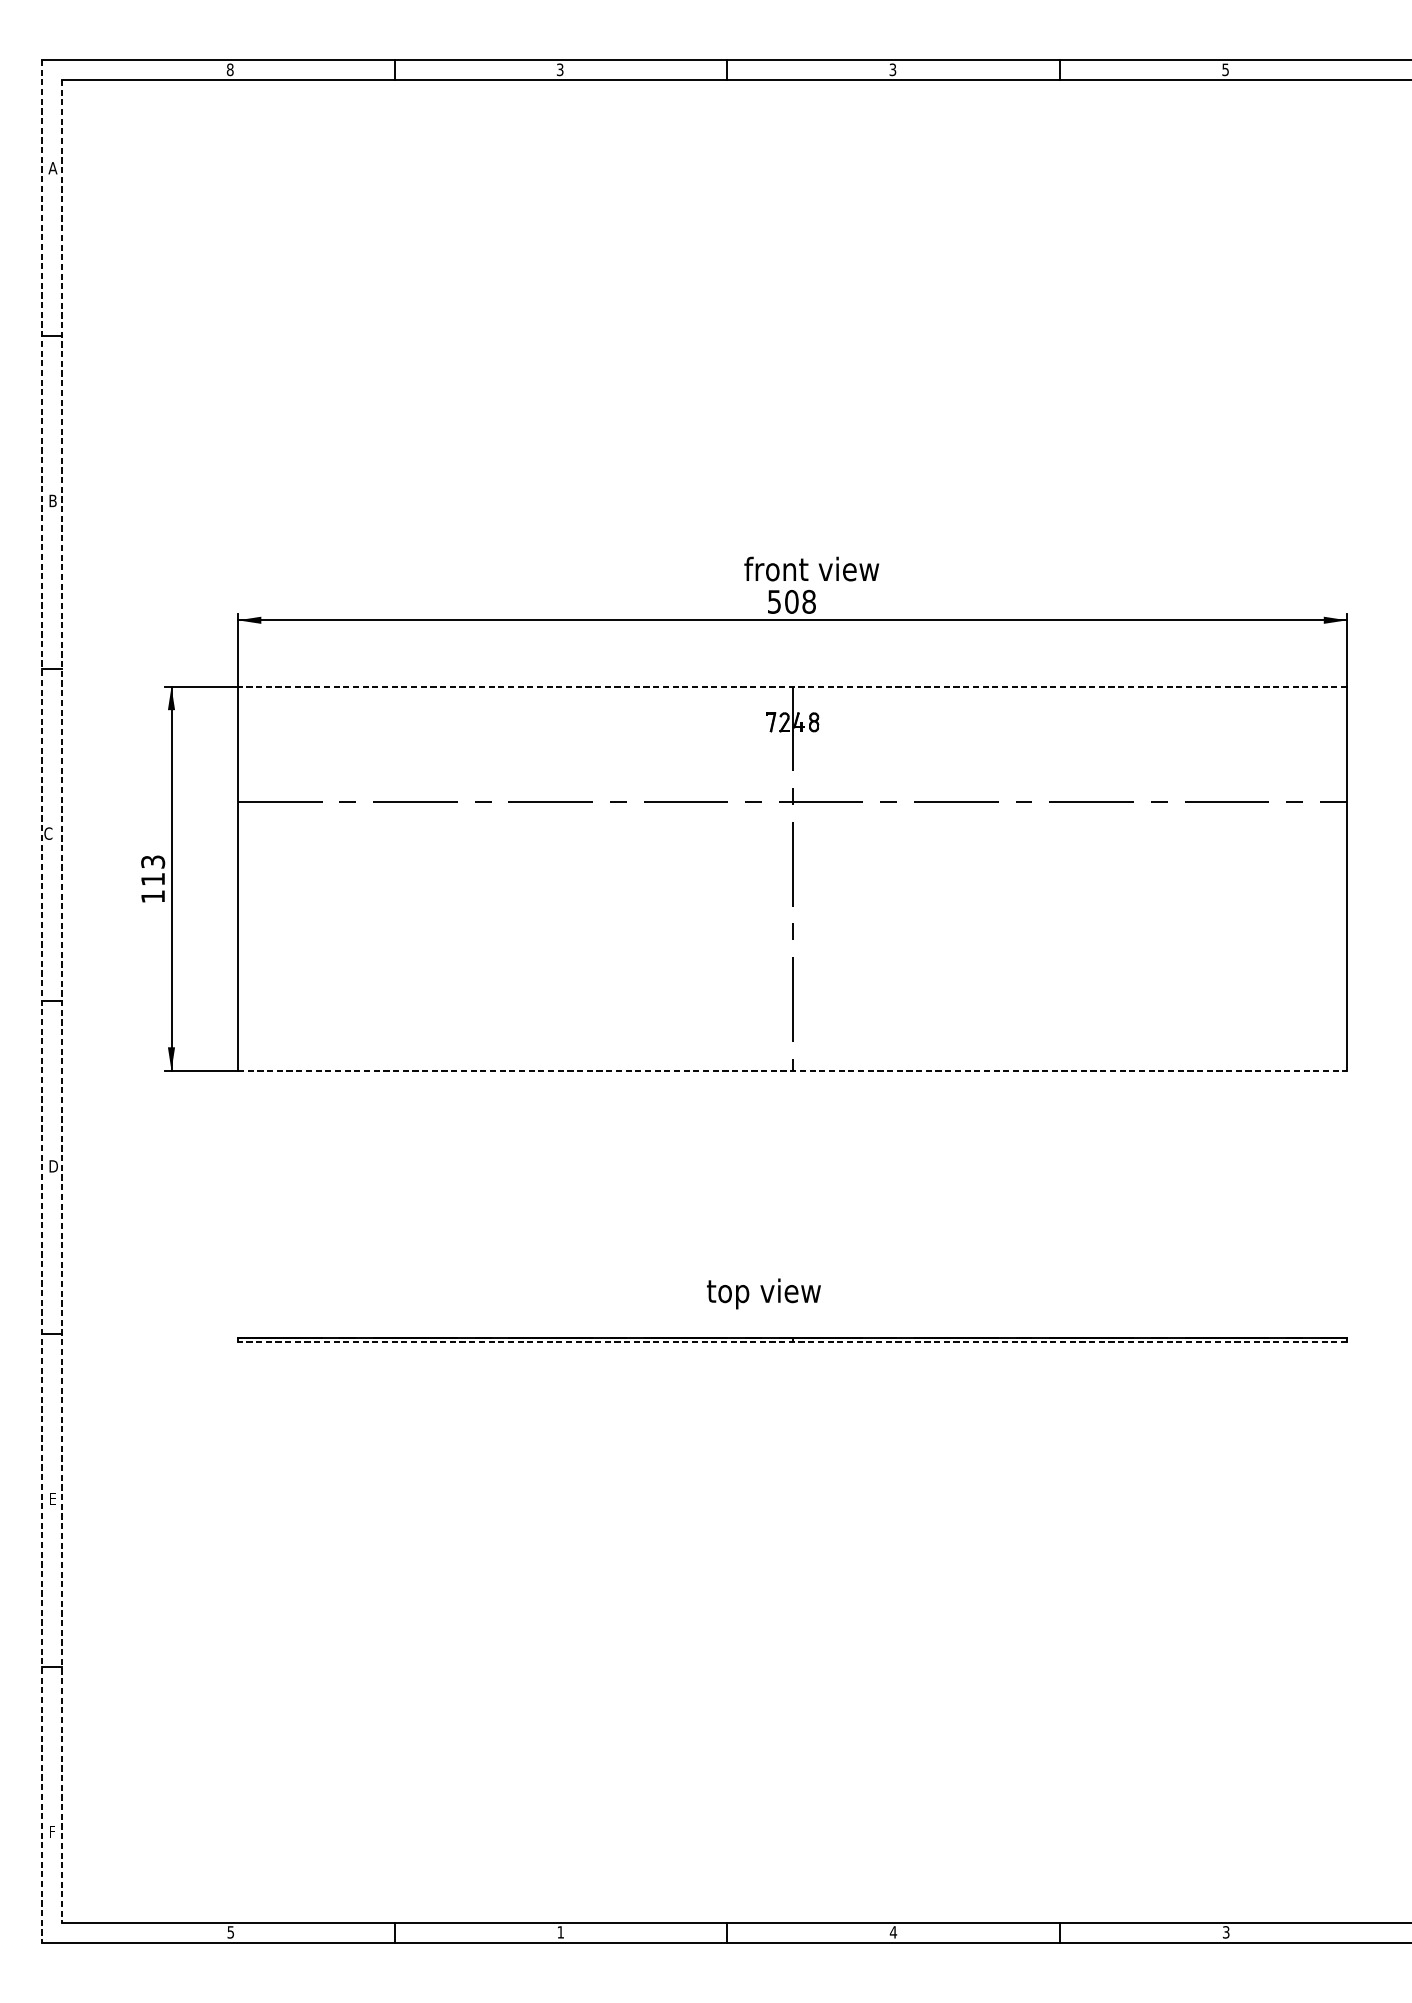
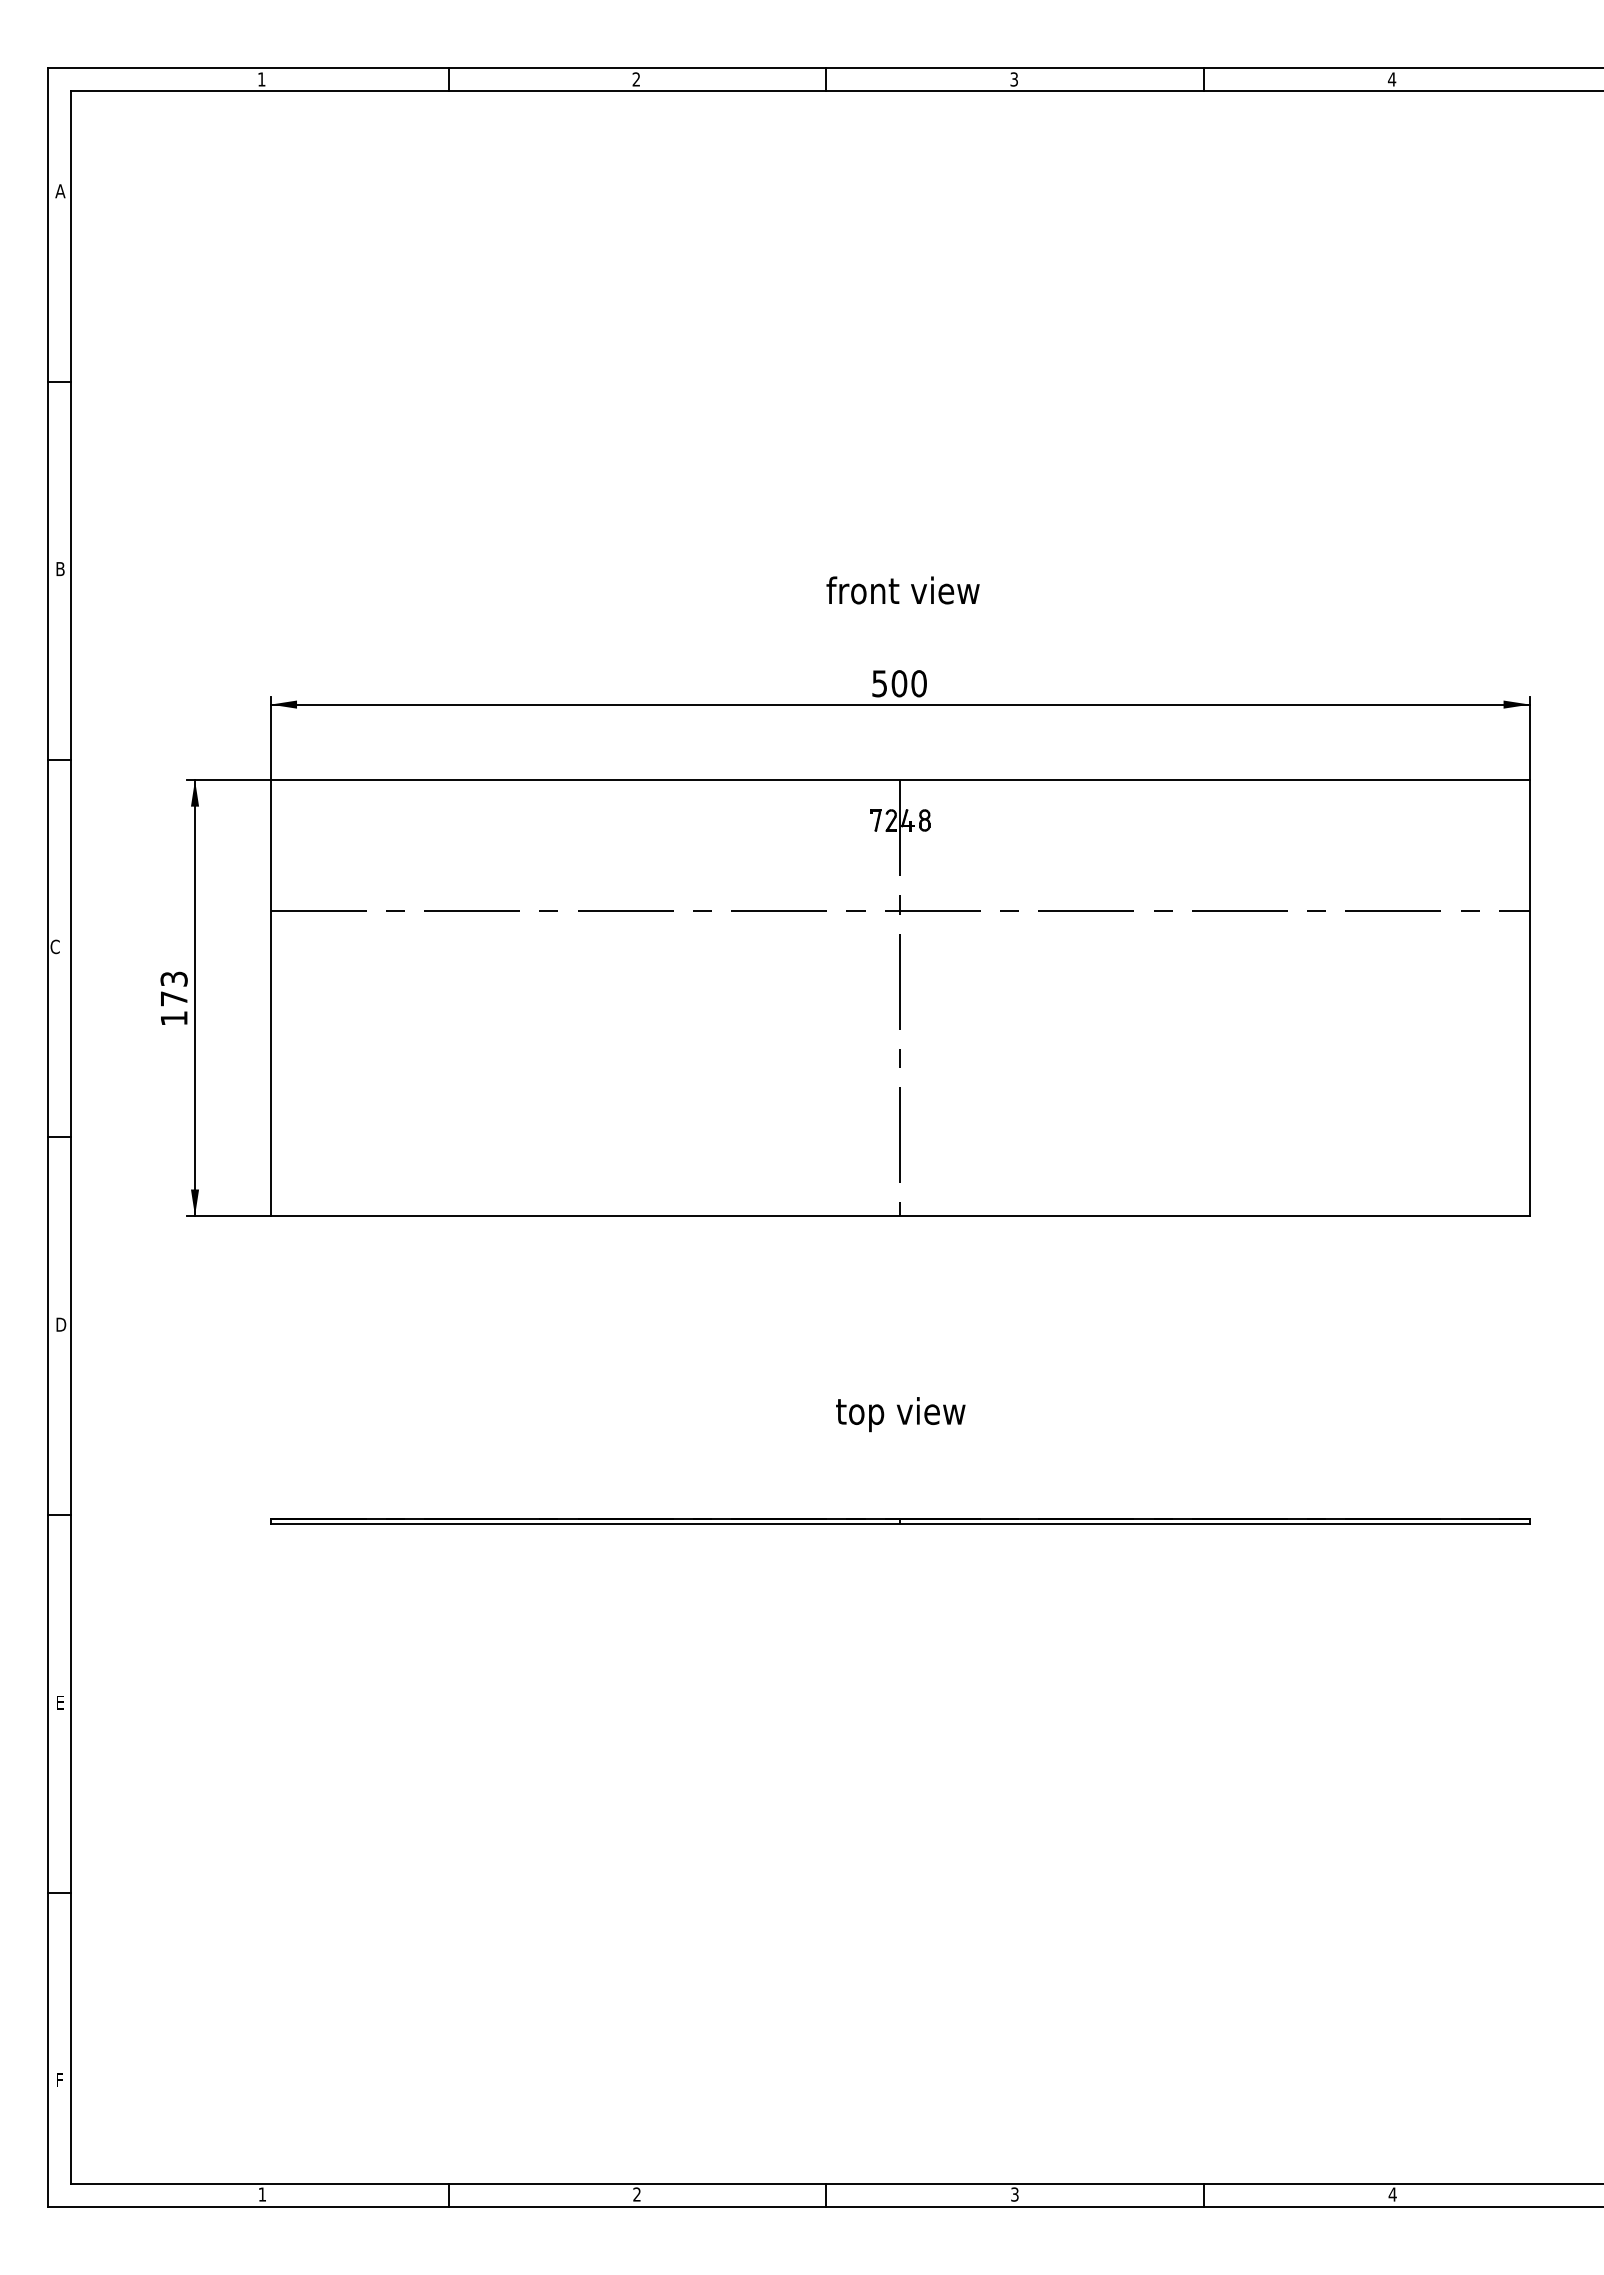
text: (230, 69) -> (261, 79), 8 -> 1
text: (560, 69) -> (636, 79), 3 -> 2
text: (1225, 69) -> (1391, 79), 5 -> 4
text: (811, 569) -> (902, 590), moved
text: (808, 601) -> (918, 683), 508 -> 500
line: (792, 687) -> (900, 780), dashed -> solid
text: (153, 879) -> (174, 998), 113 -> 173
line: (42, 1001) -> (48, 1137), dashed -> solid
line: (61, 1001) -> (70, 1137), dashed -> solid
line: (792, 1070) -> (900, 1215), dashed -> solid
text: (763, 1293) -> (900, 1414), moved
line: (792, 1342) -> (900, 1524), dashed -> solid
text: (230, 1932) -> (261, 2194), 5 -> 1
text: (560, 1932) -> (636, 2194), 1 -> 2
text: (893, 1932) -> (1014, 2194), 4 -> 3
text: (1225, 1932) -> (1392, 2194), 3 -> 4

